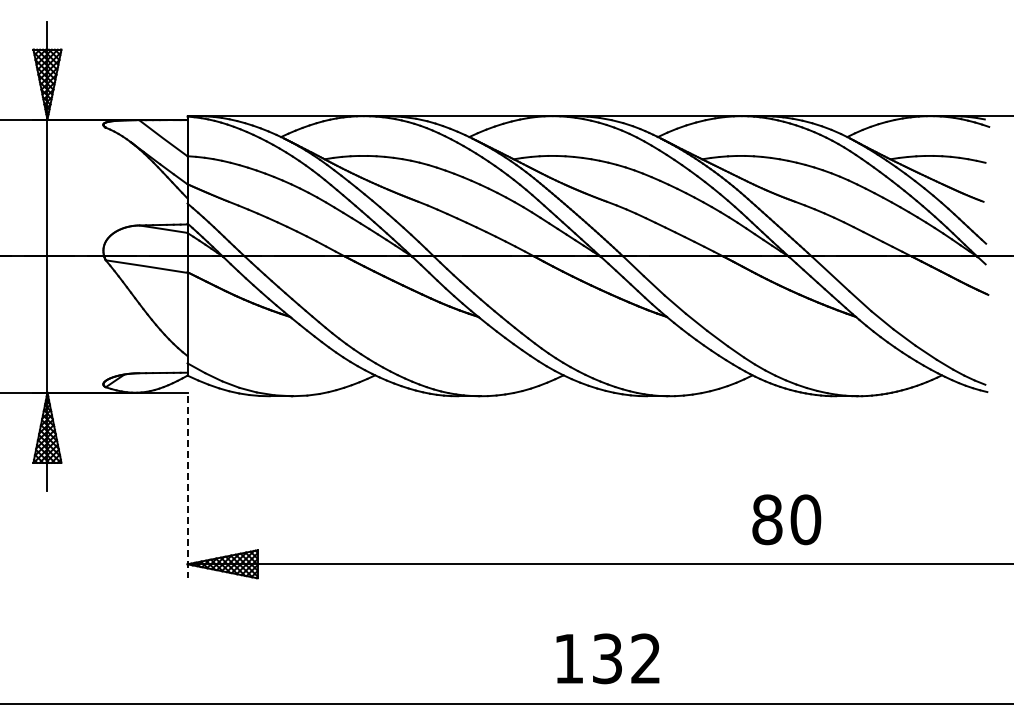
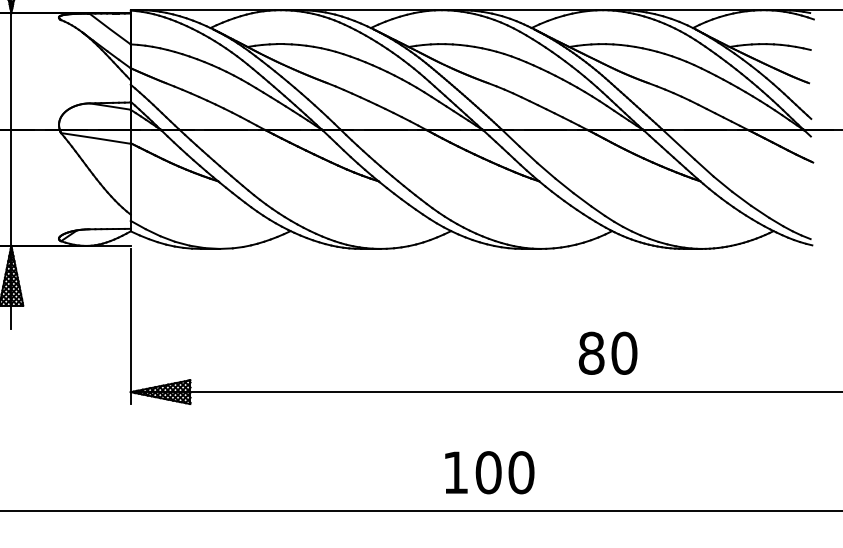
line: (187, 487) -> (130, 326), dashed -> solid
text: (786, 519) -> (607, 353), moved
text: (626, 658) -> (504, 472), 132 -> 100

